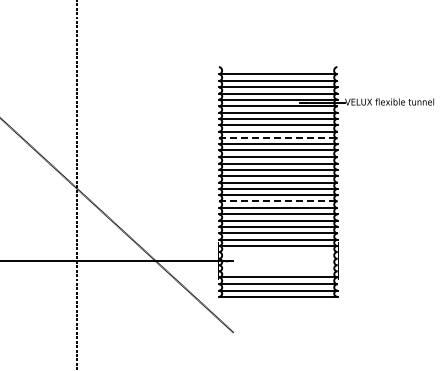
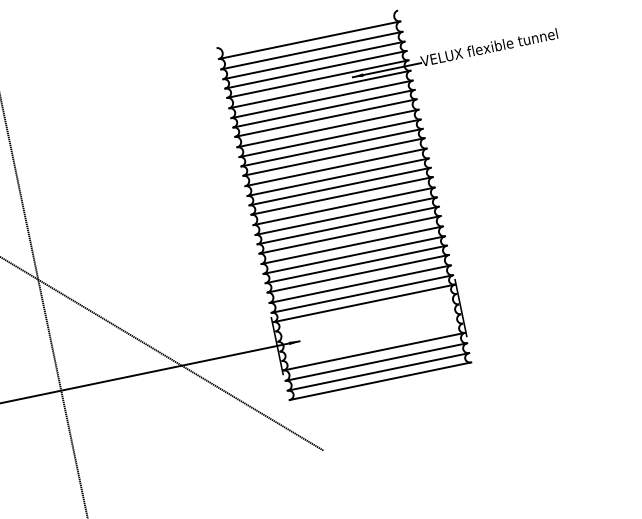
line: (278, 138) -> (330, 138), dashed -> solid
line: (278, 201) -> (350, 235), dashed -> solid

